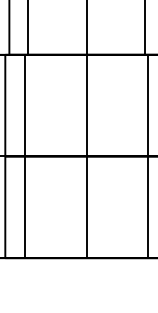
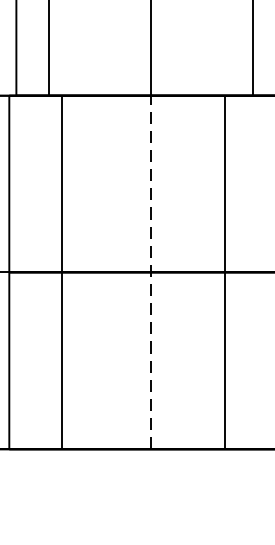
line: (24, 156) -> (61, 272), moved
line: (86, 156) -> (150, 272), solid -> dashed
line: (148, 156) -> (225, 272), moved

